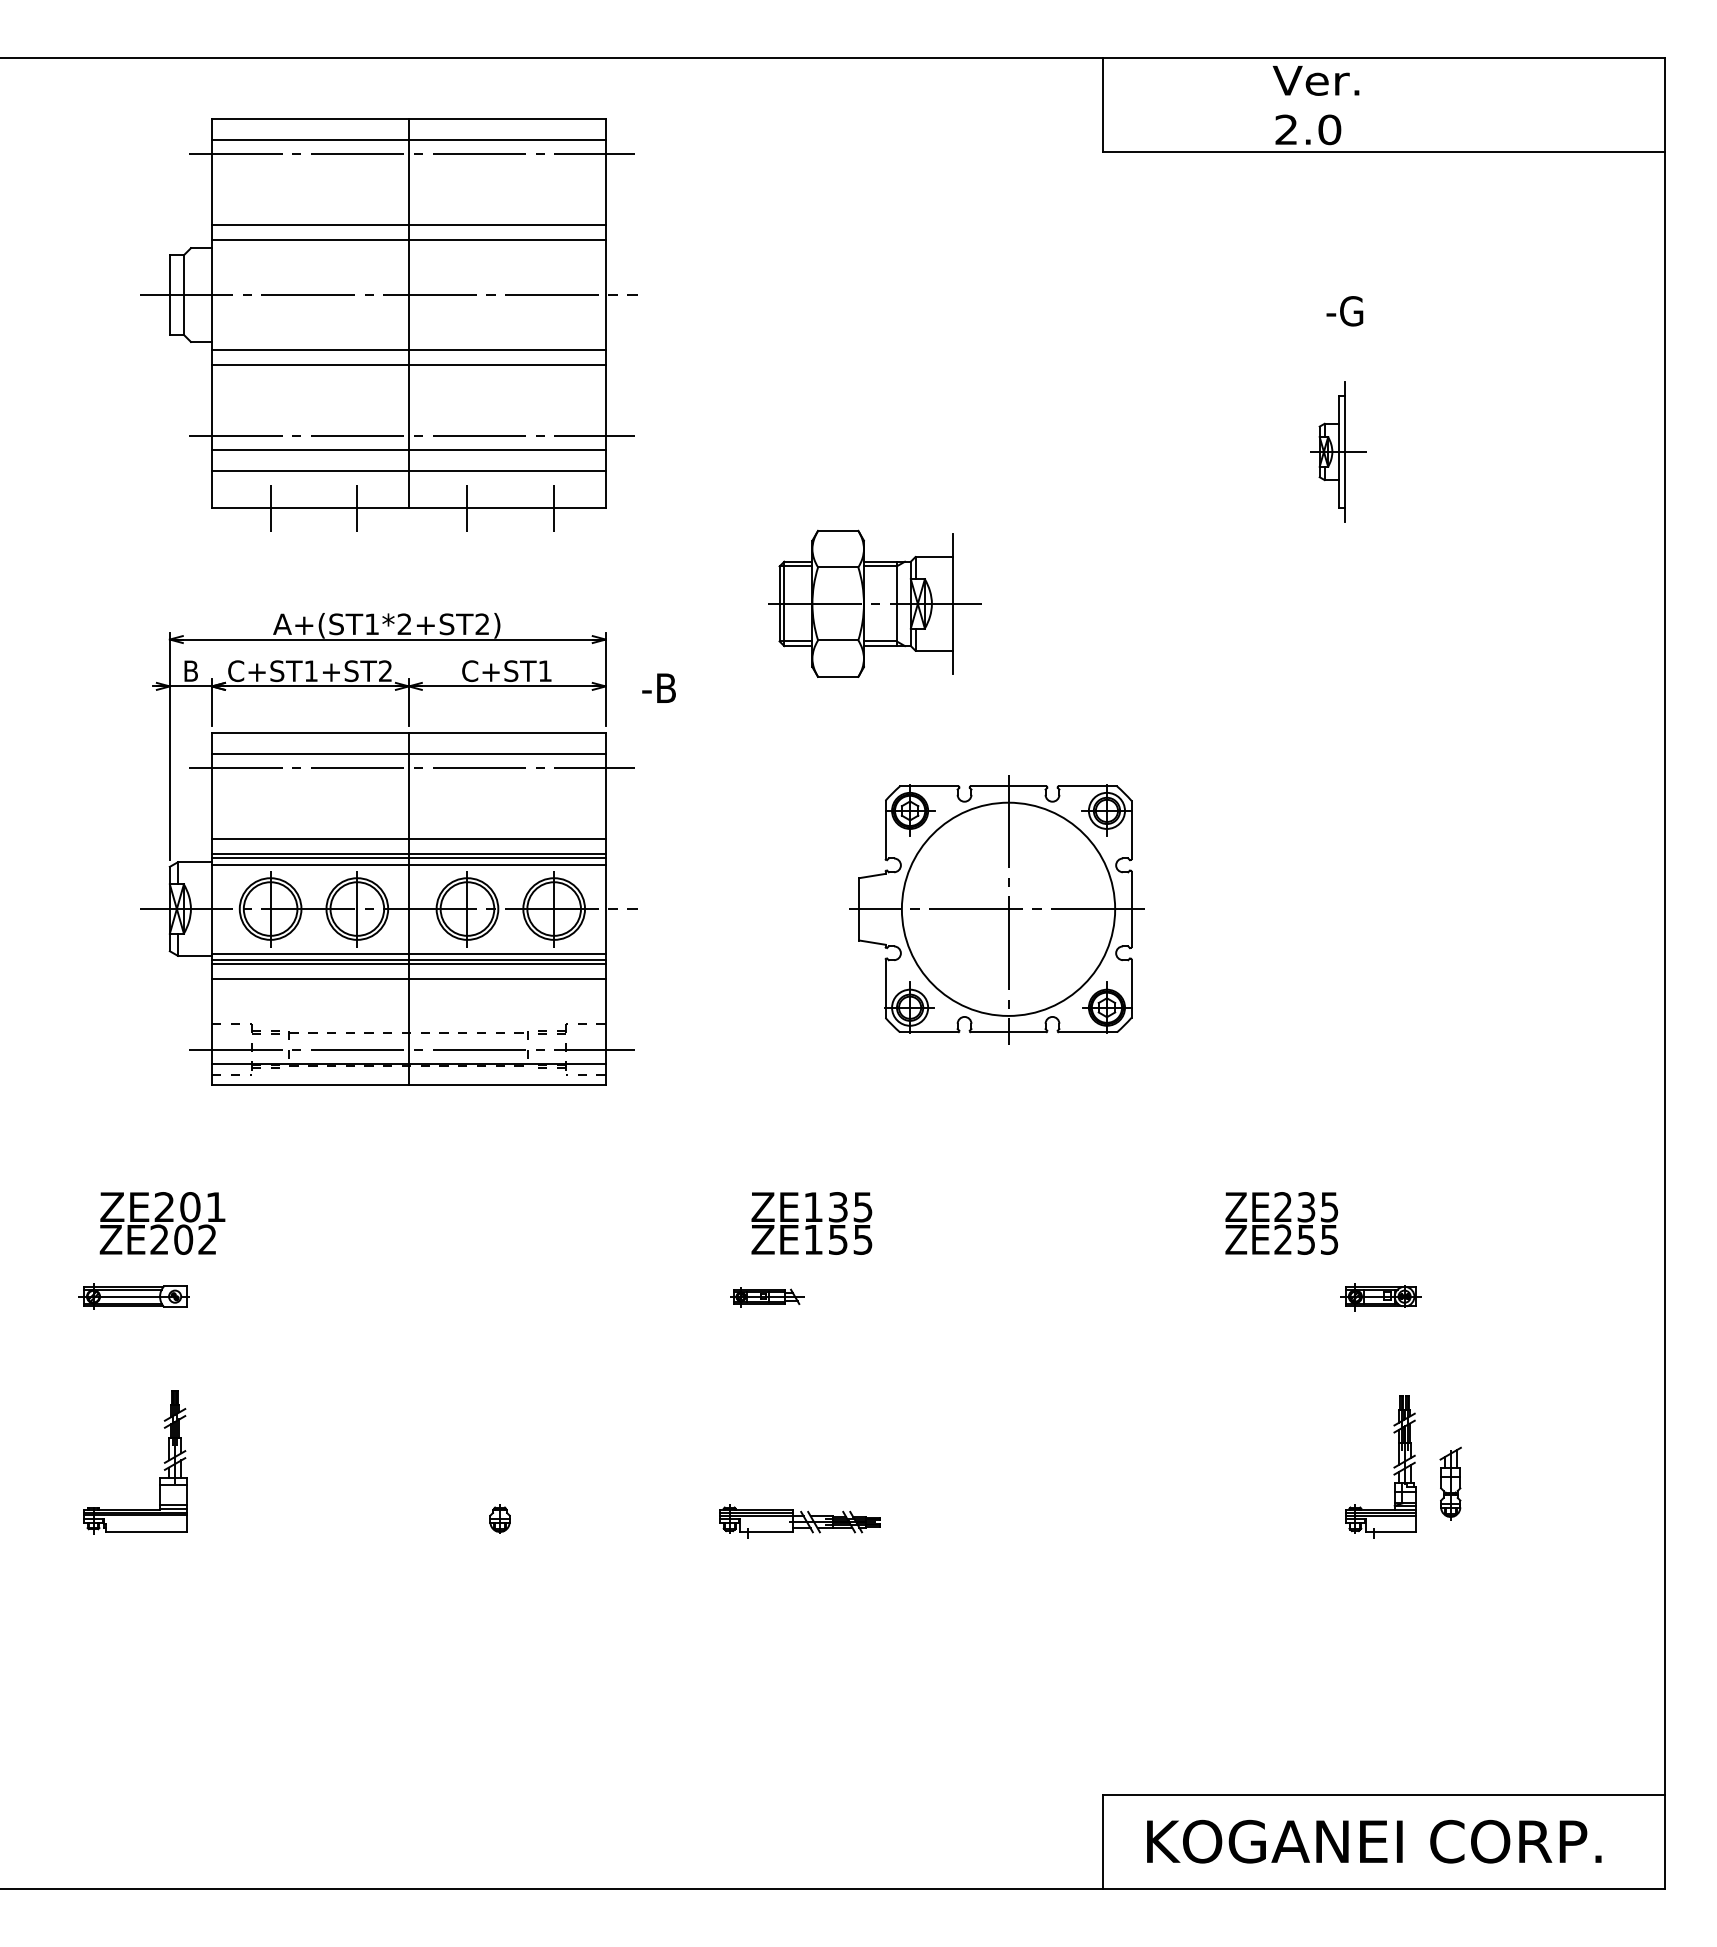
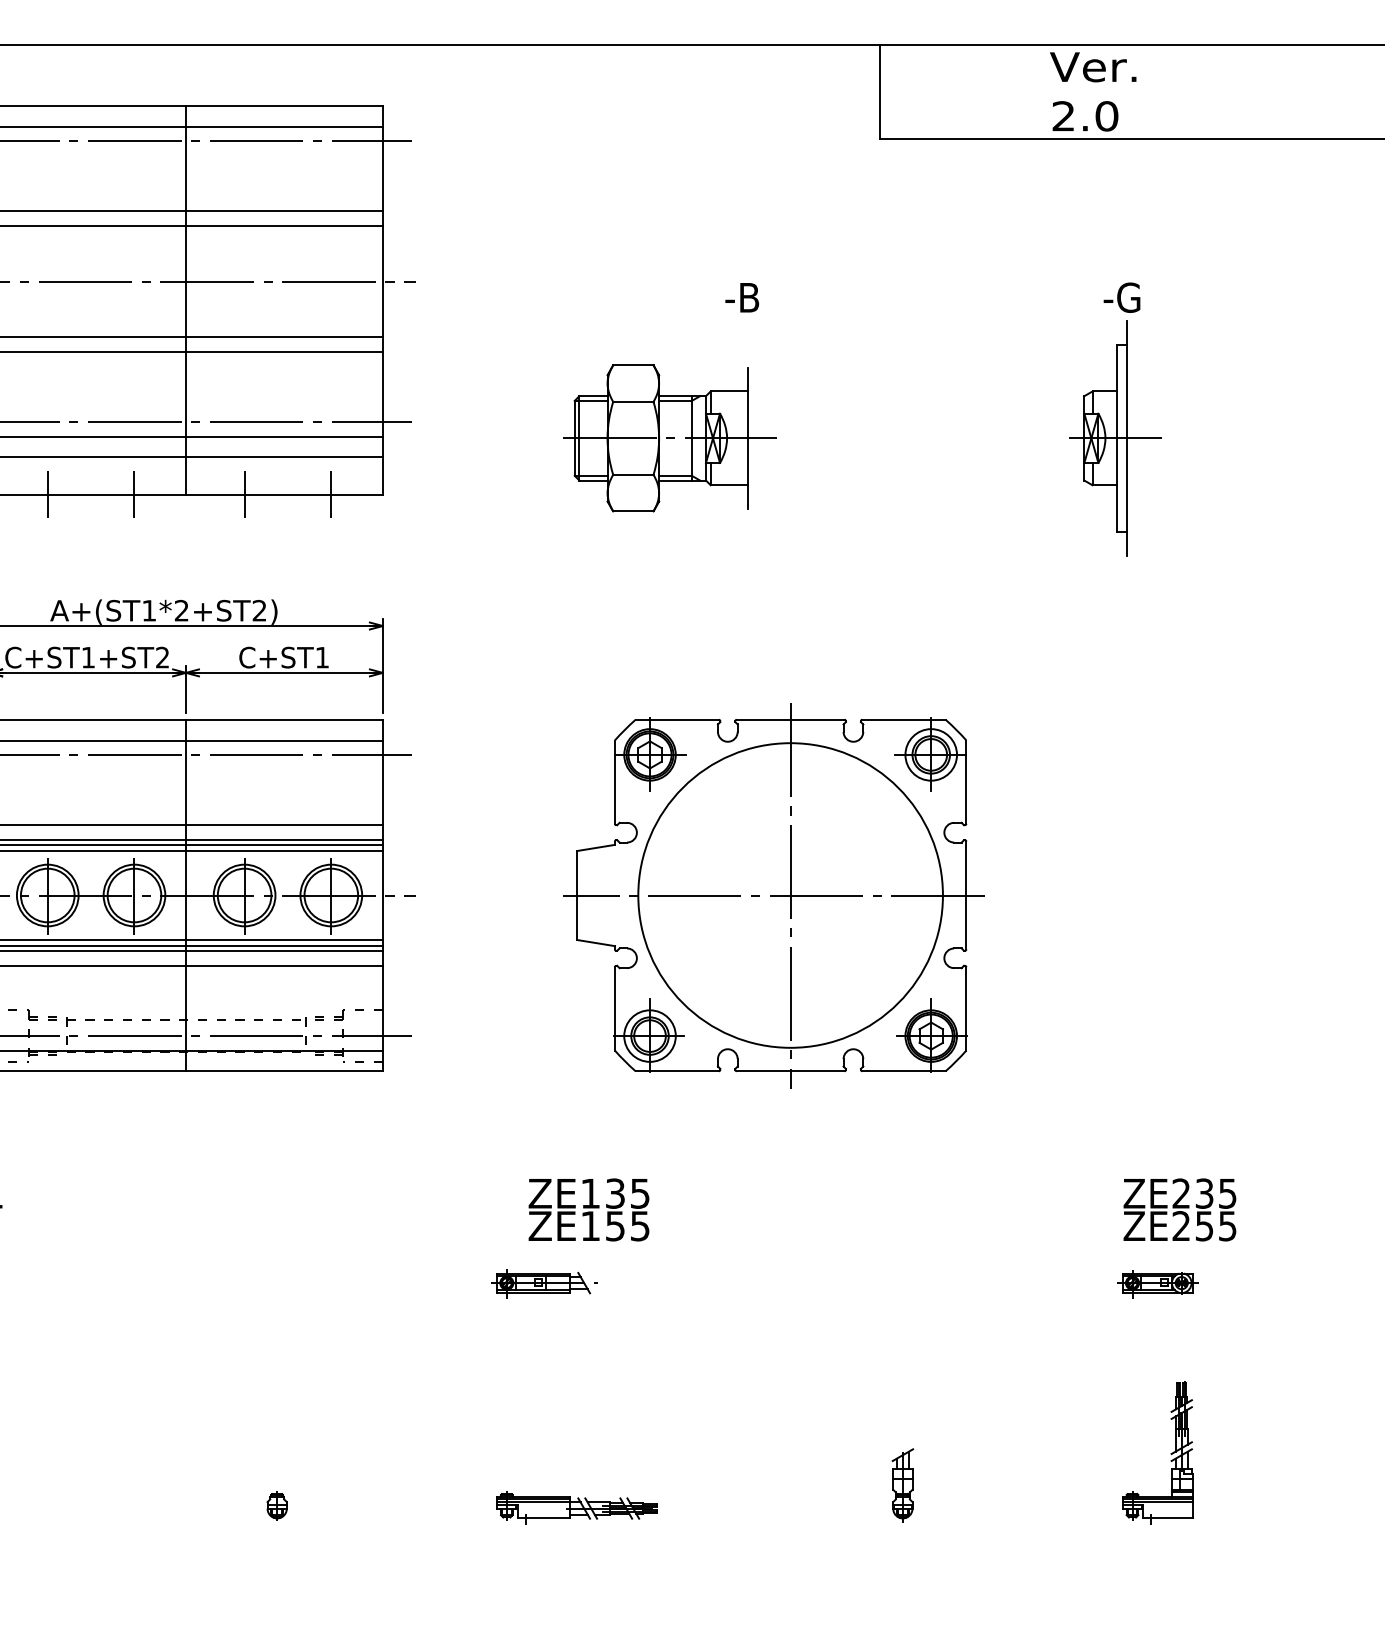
part: (1338, 451) -> (1115, 437), size x1.67
part: (874, 603) -> (669, 437), moved
text: (658, 687) -> (741, 296), moved
part: (996, 909) -> (773, 895), size x1.43
text: (1281, 1223) -> (1179, 1209), moved
part: (767, 1297) -> (544, 1283), size x1.43
part: (1450, 1483) -> (902, 1484), moved

